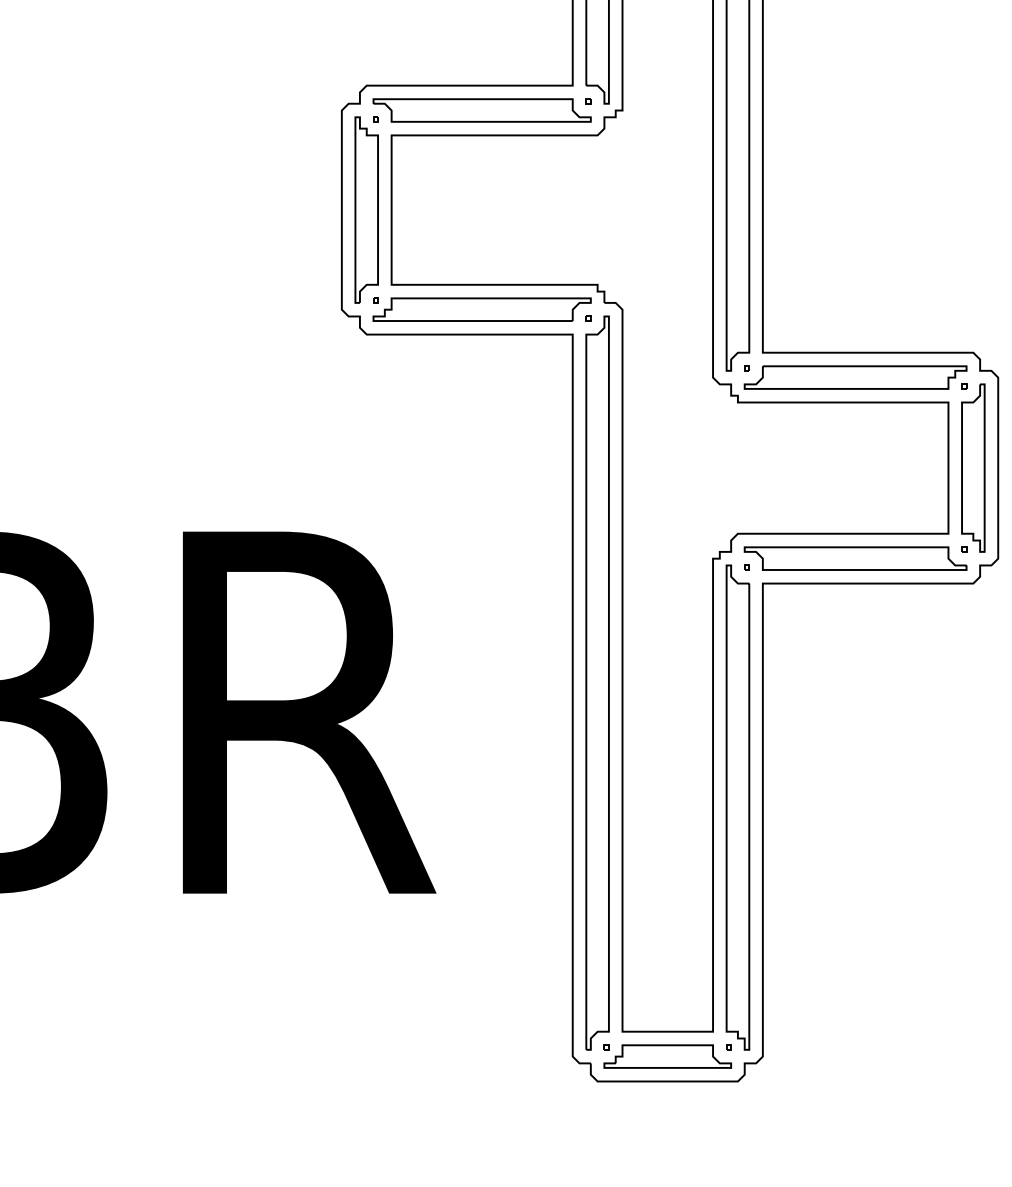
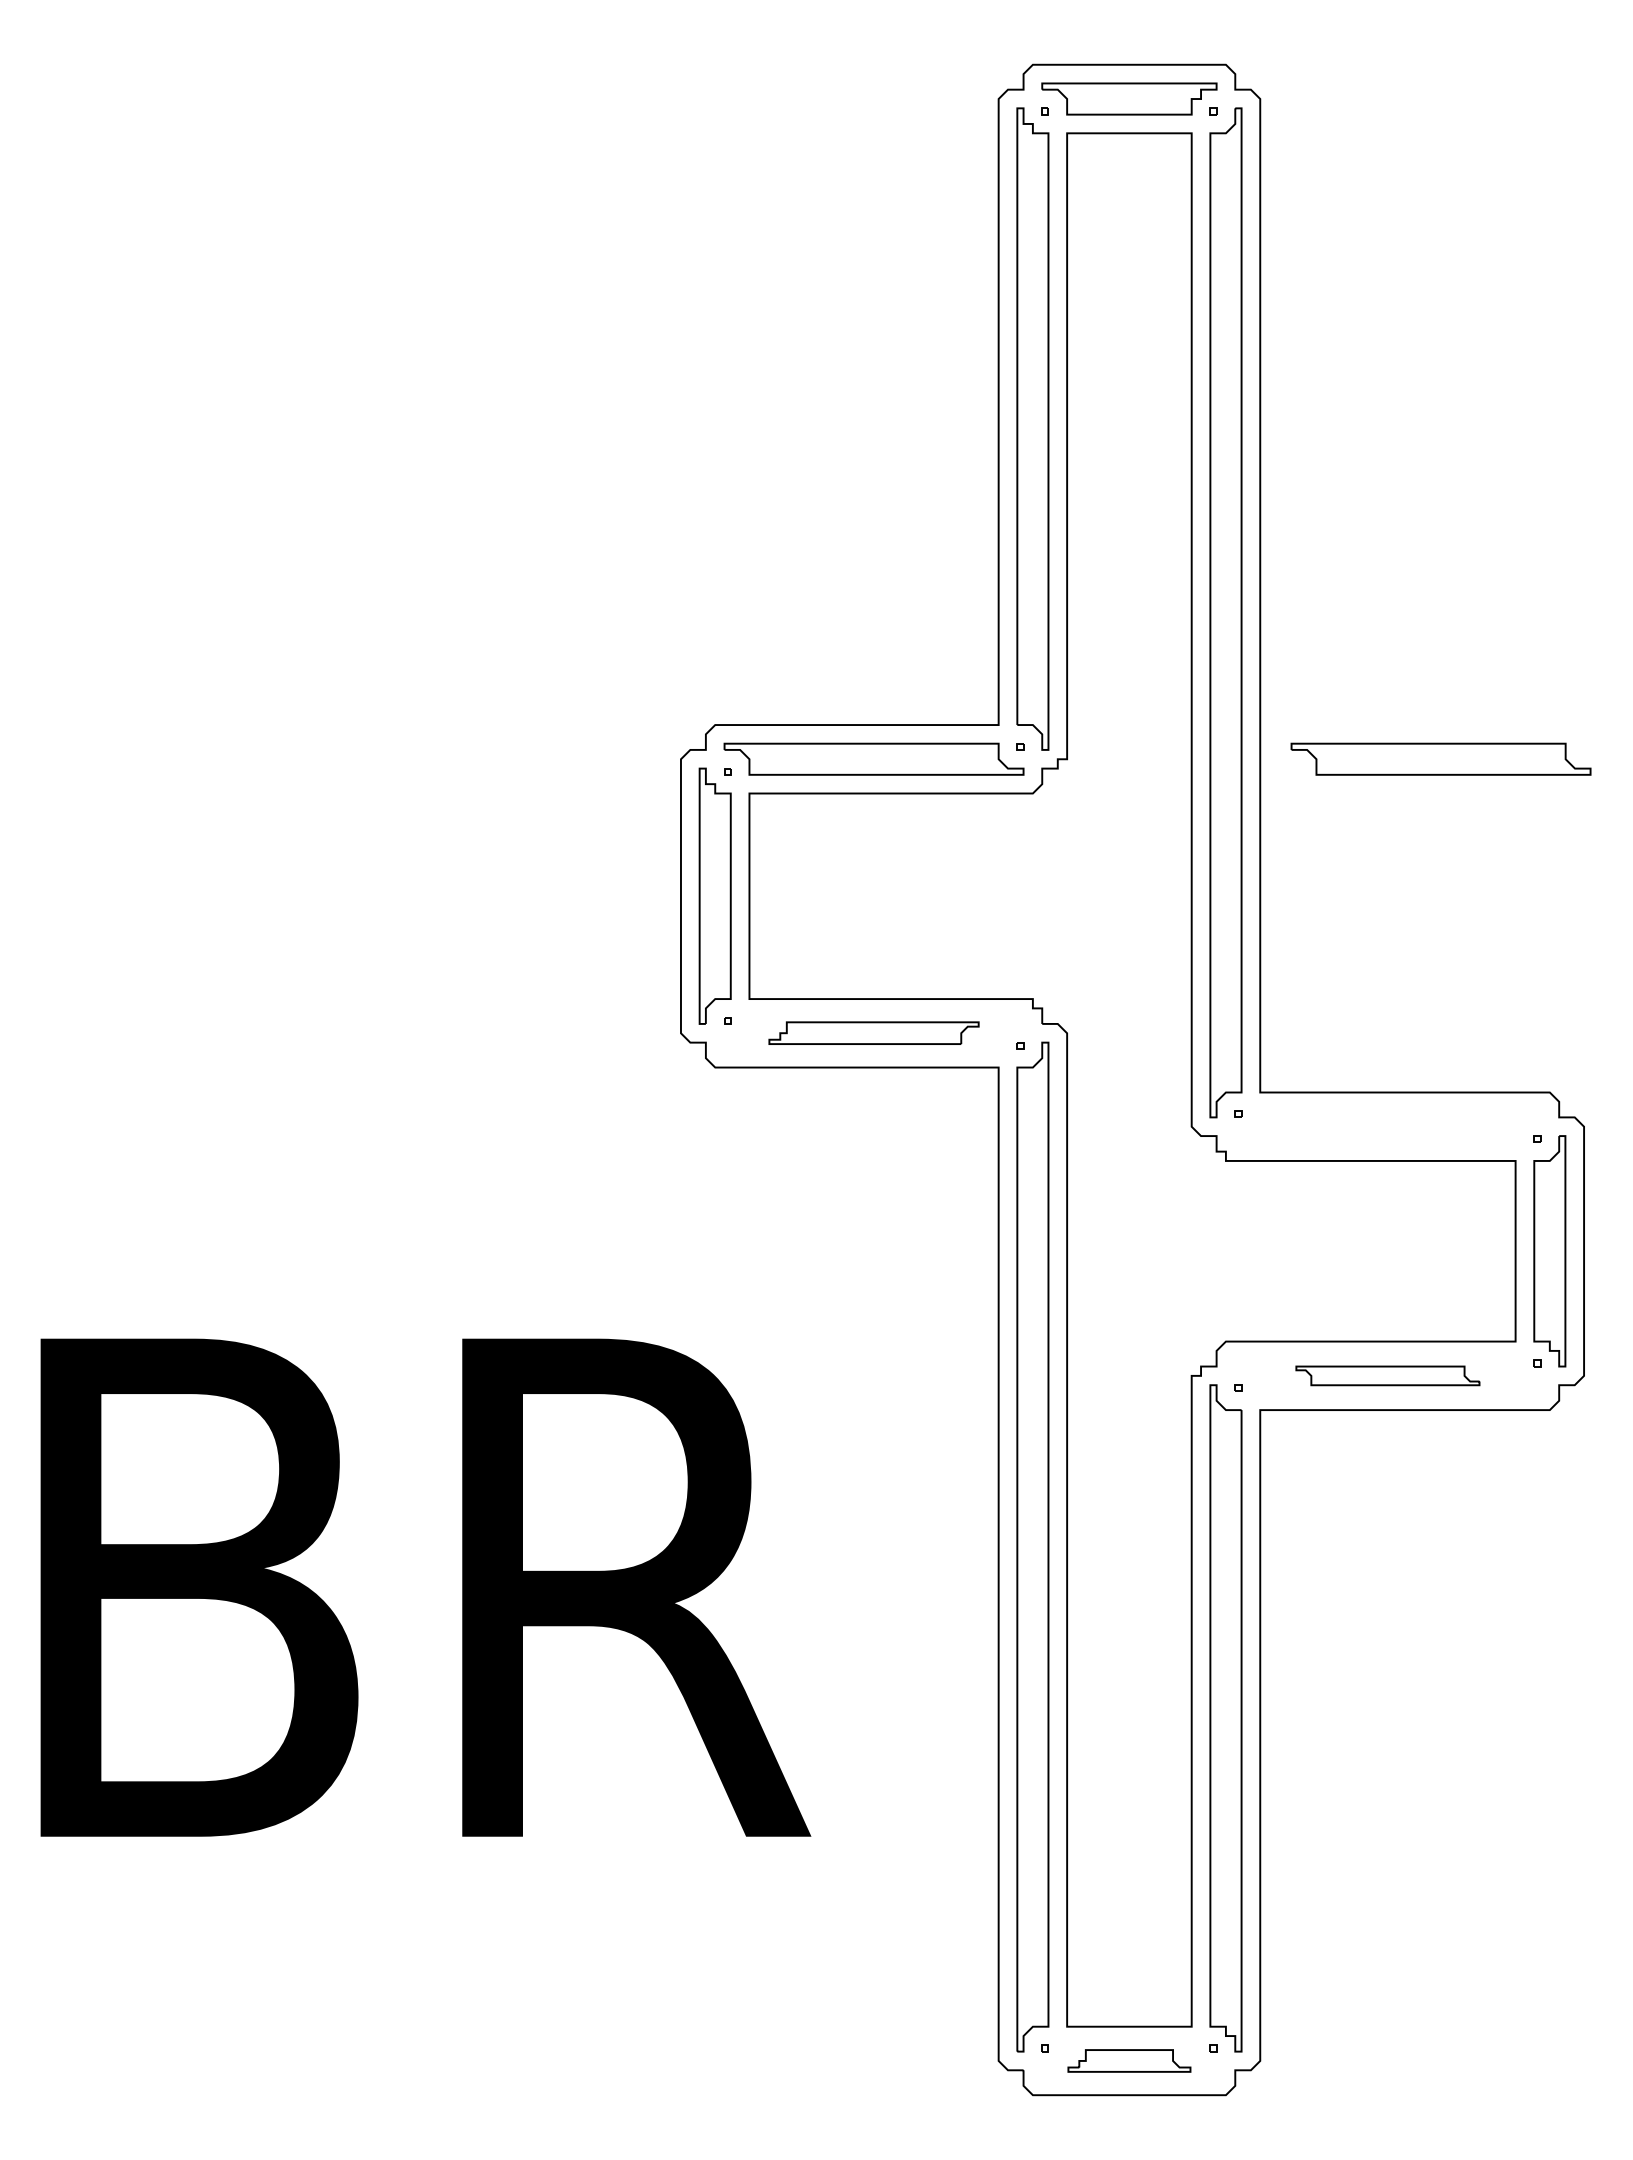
part: (893, 109) -> (1440, 758), added
part: (481, 309) -> (873, 1032), size x0.7
part: (855, 377) -> (1387, 1126), removed
part: (855, 558) -> (1387, 1375), size x0.6
part: (667, 1056) -> (1129, 2060), size x0.7

